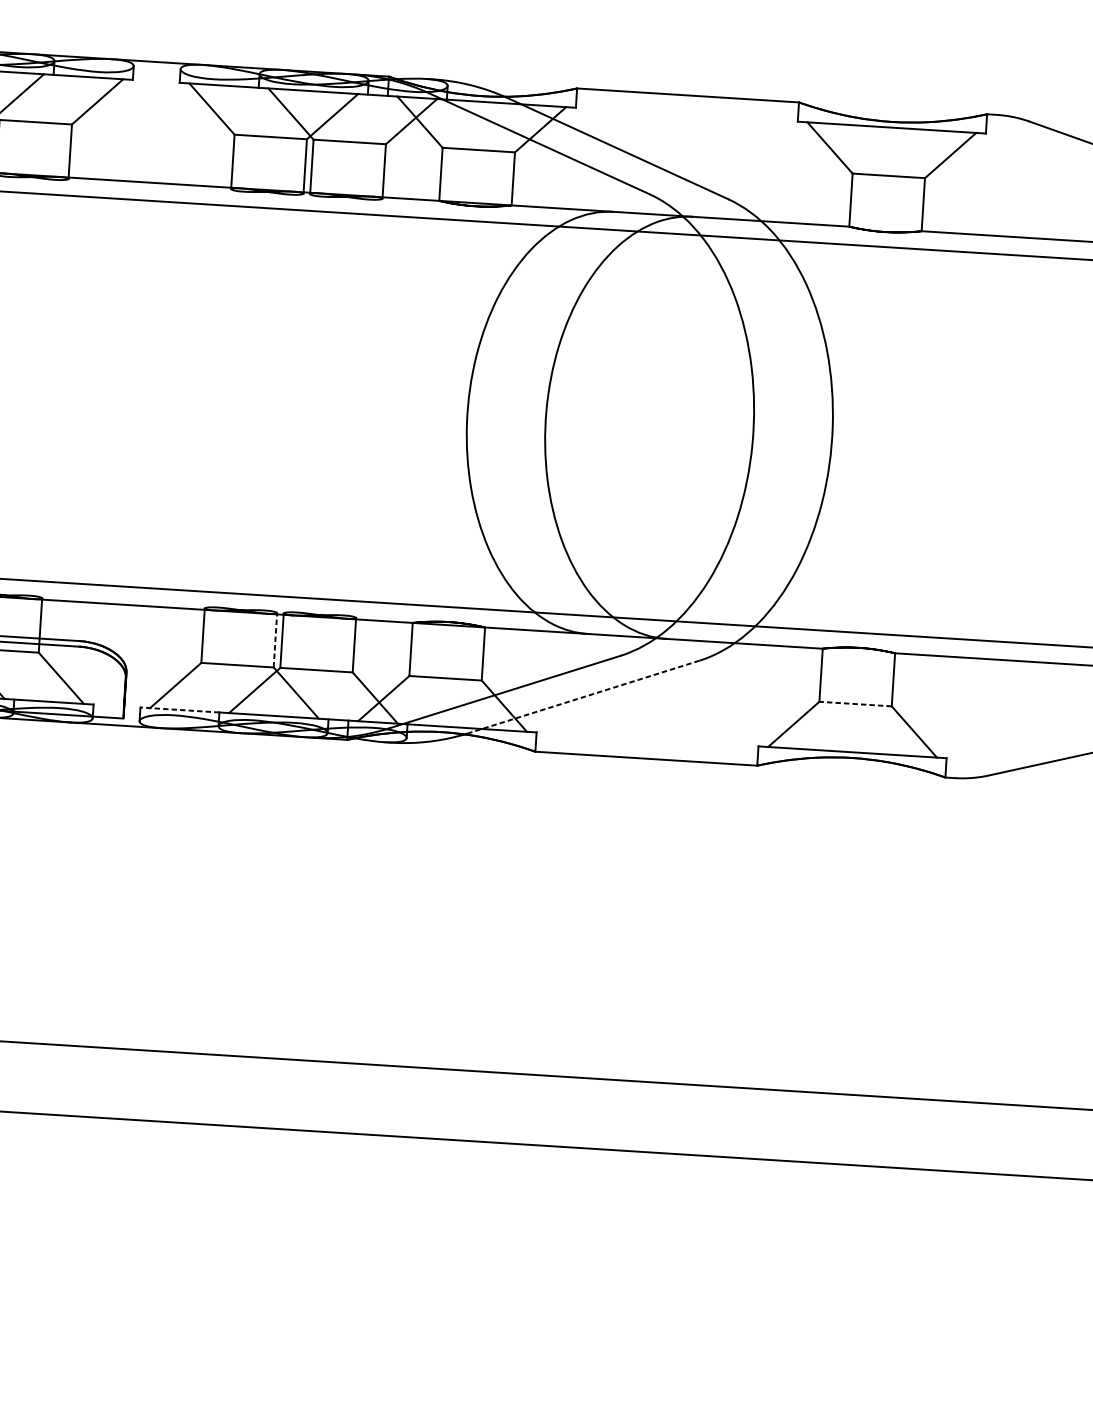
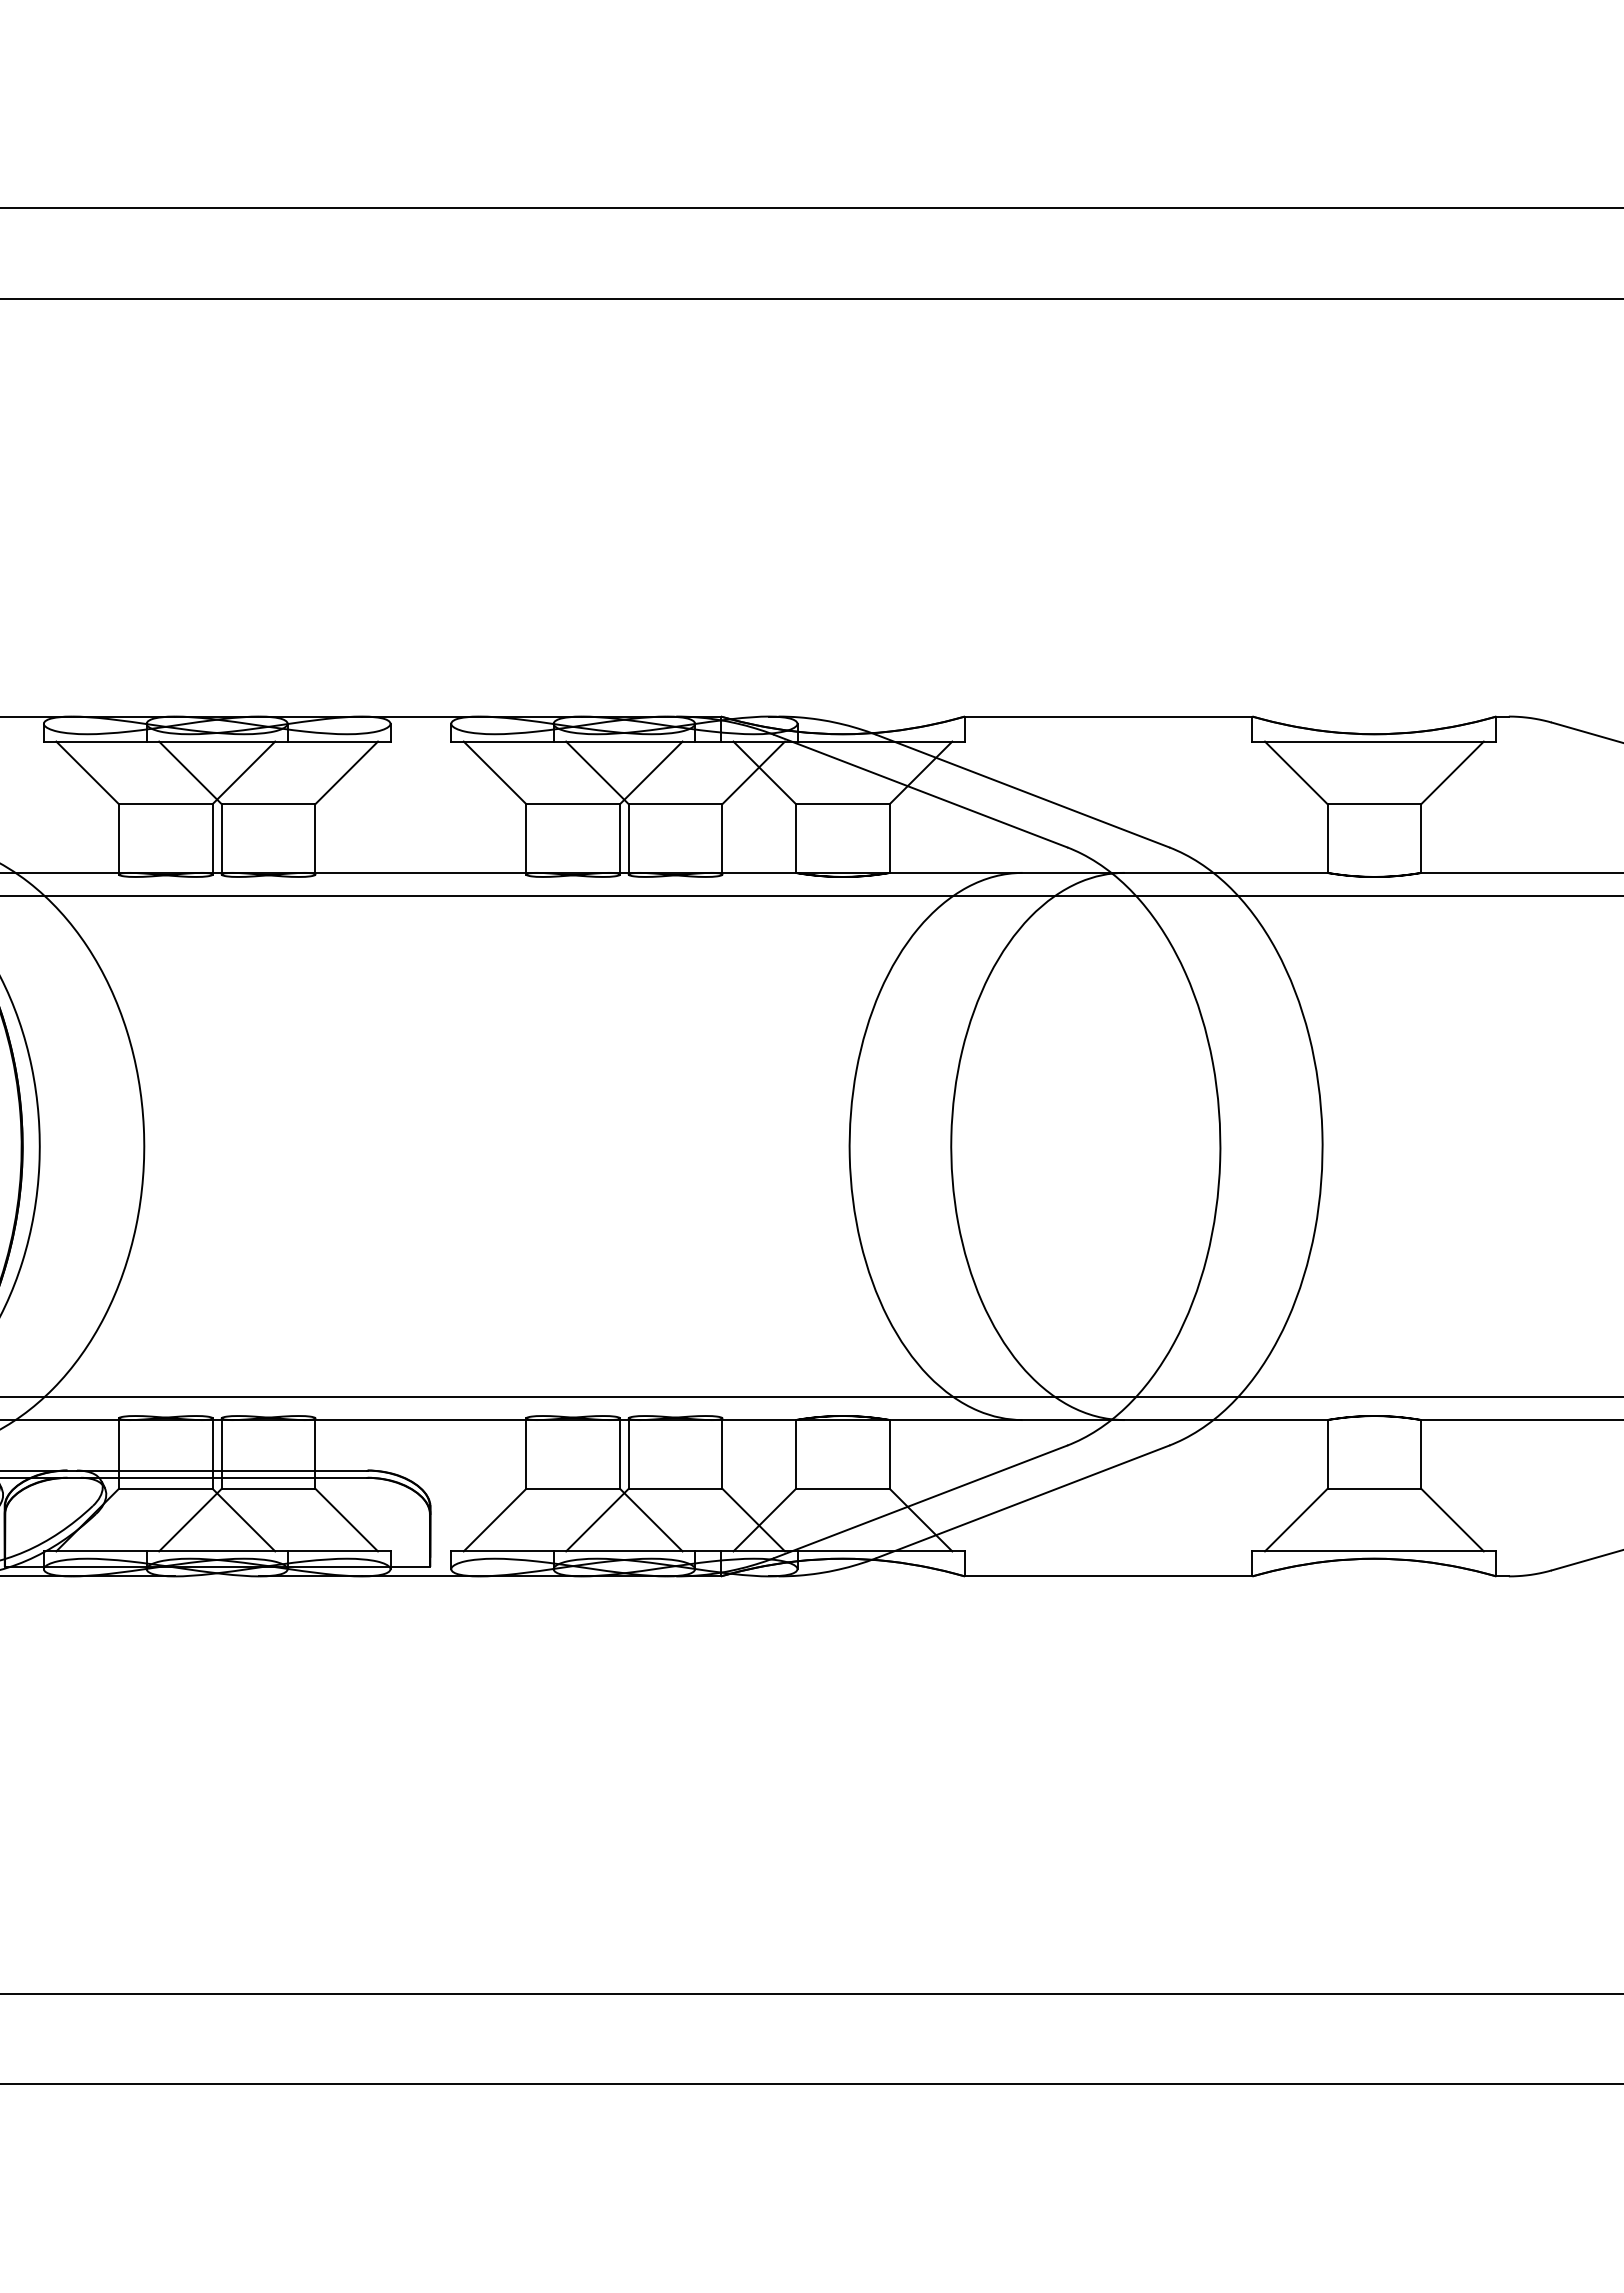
line: (275, 640) -> (620, 1453), dashed -> solid
line: (584, 696) -> (1023, 1501), dashed -> solid
line: (855, 703) -> (1374, 1488), dashed -> solid
line: (179, 710) -> (501, 1551), dashed -> solid

